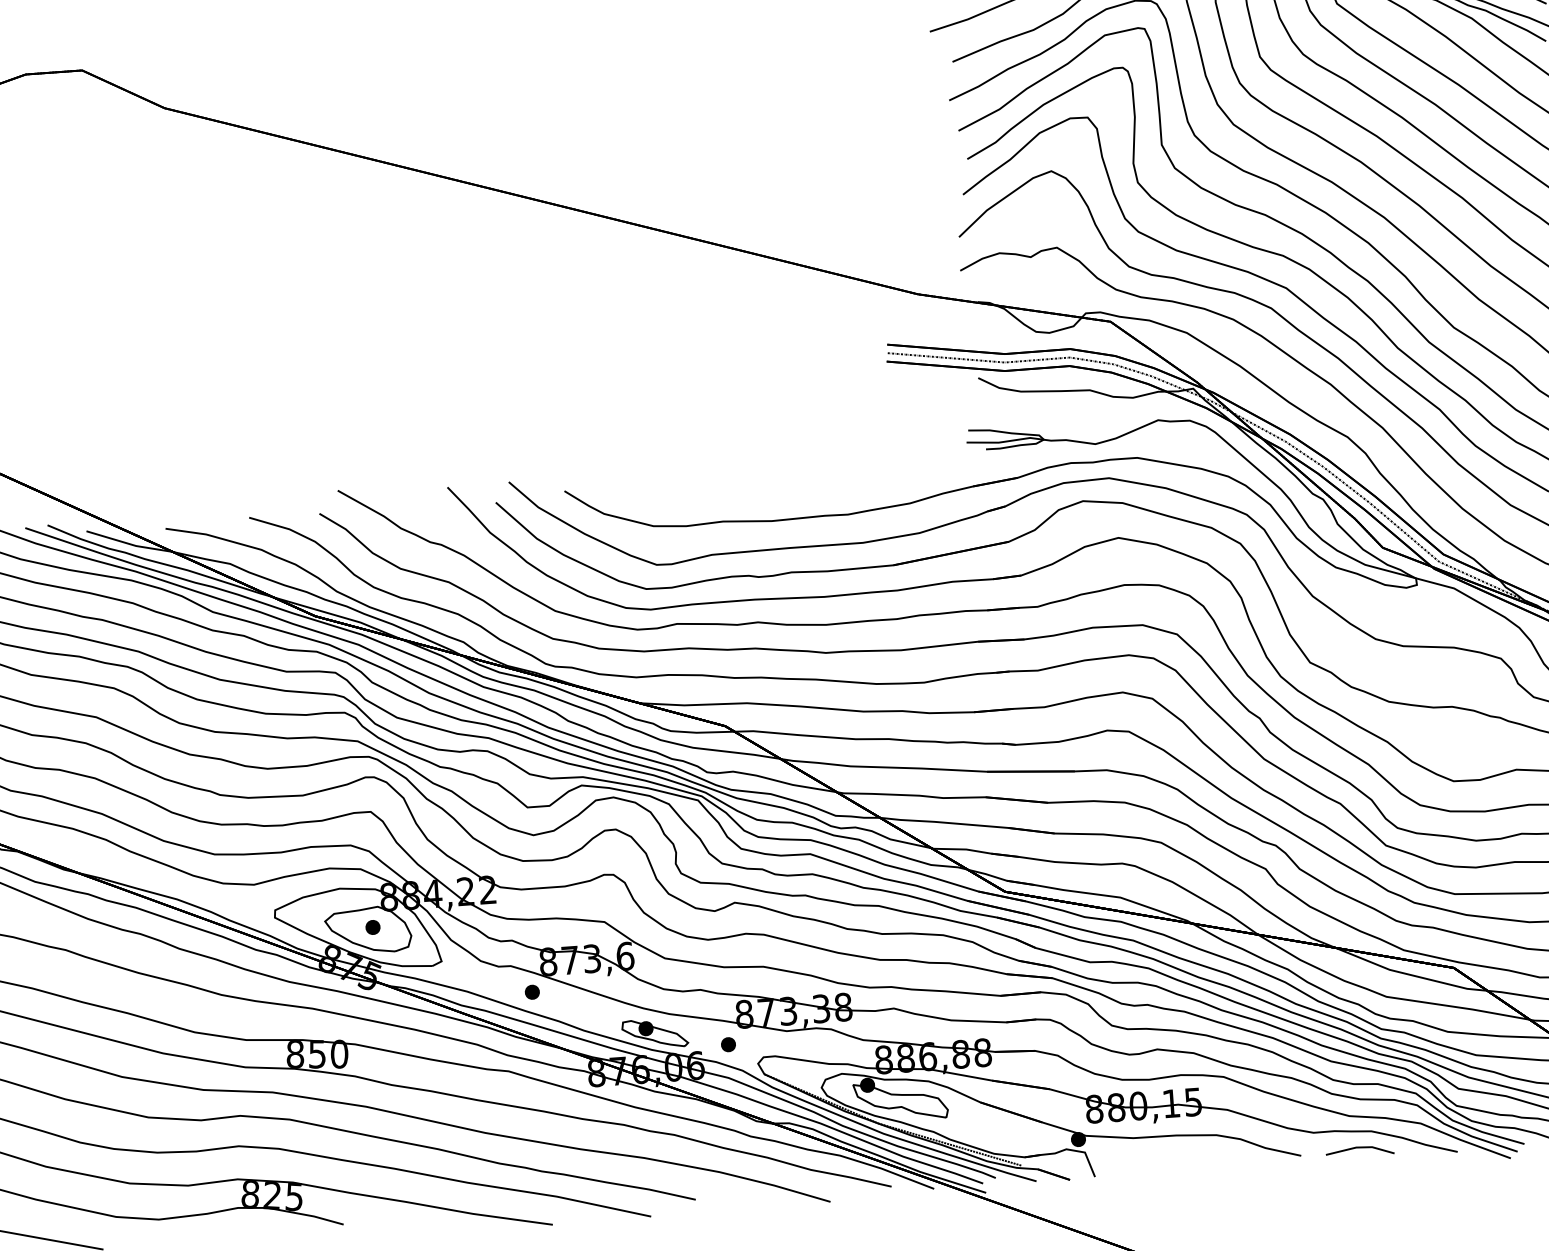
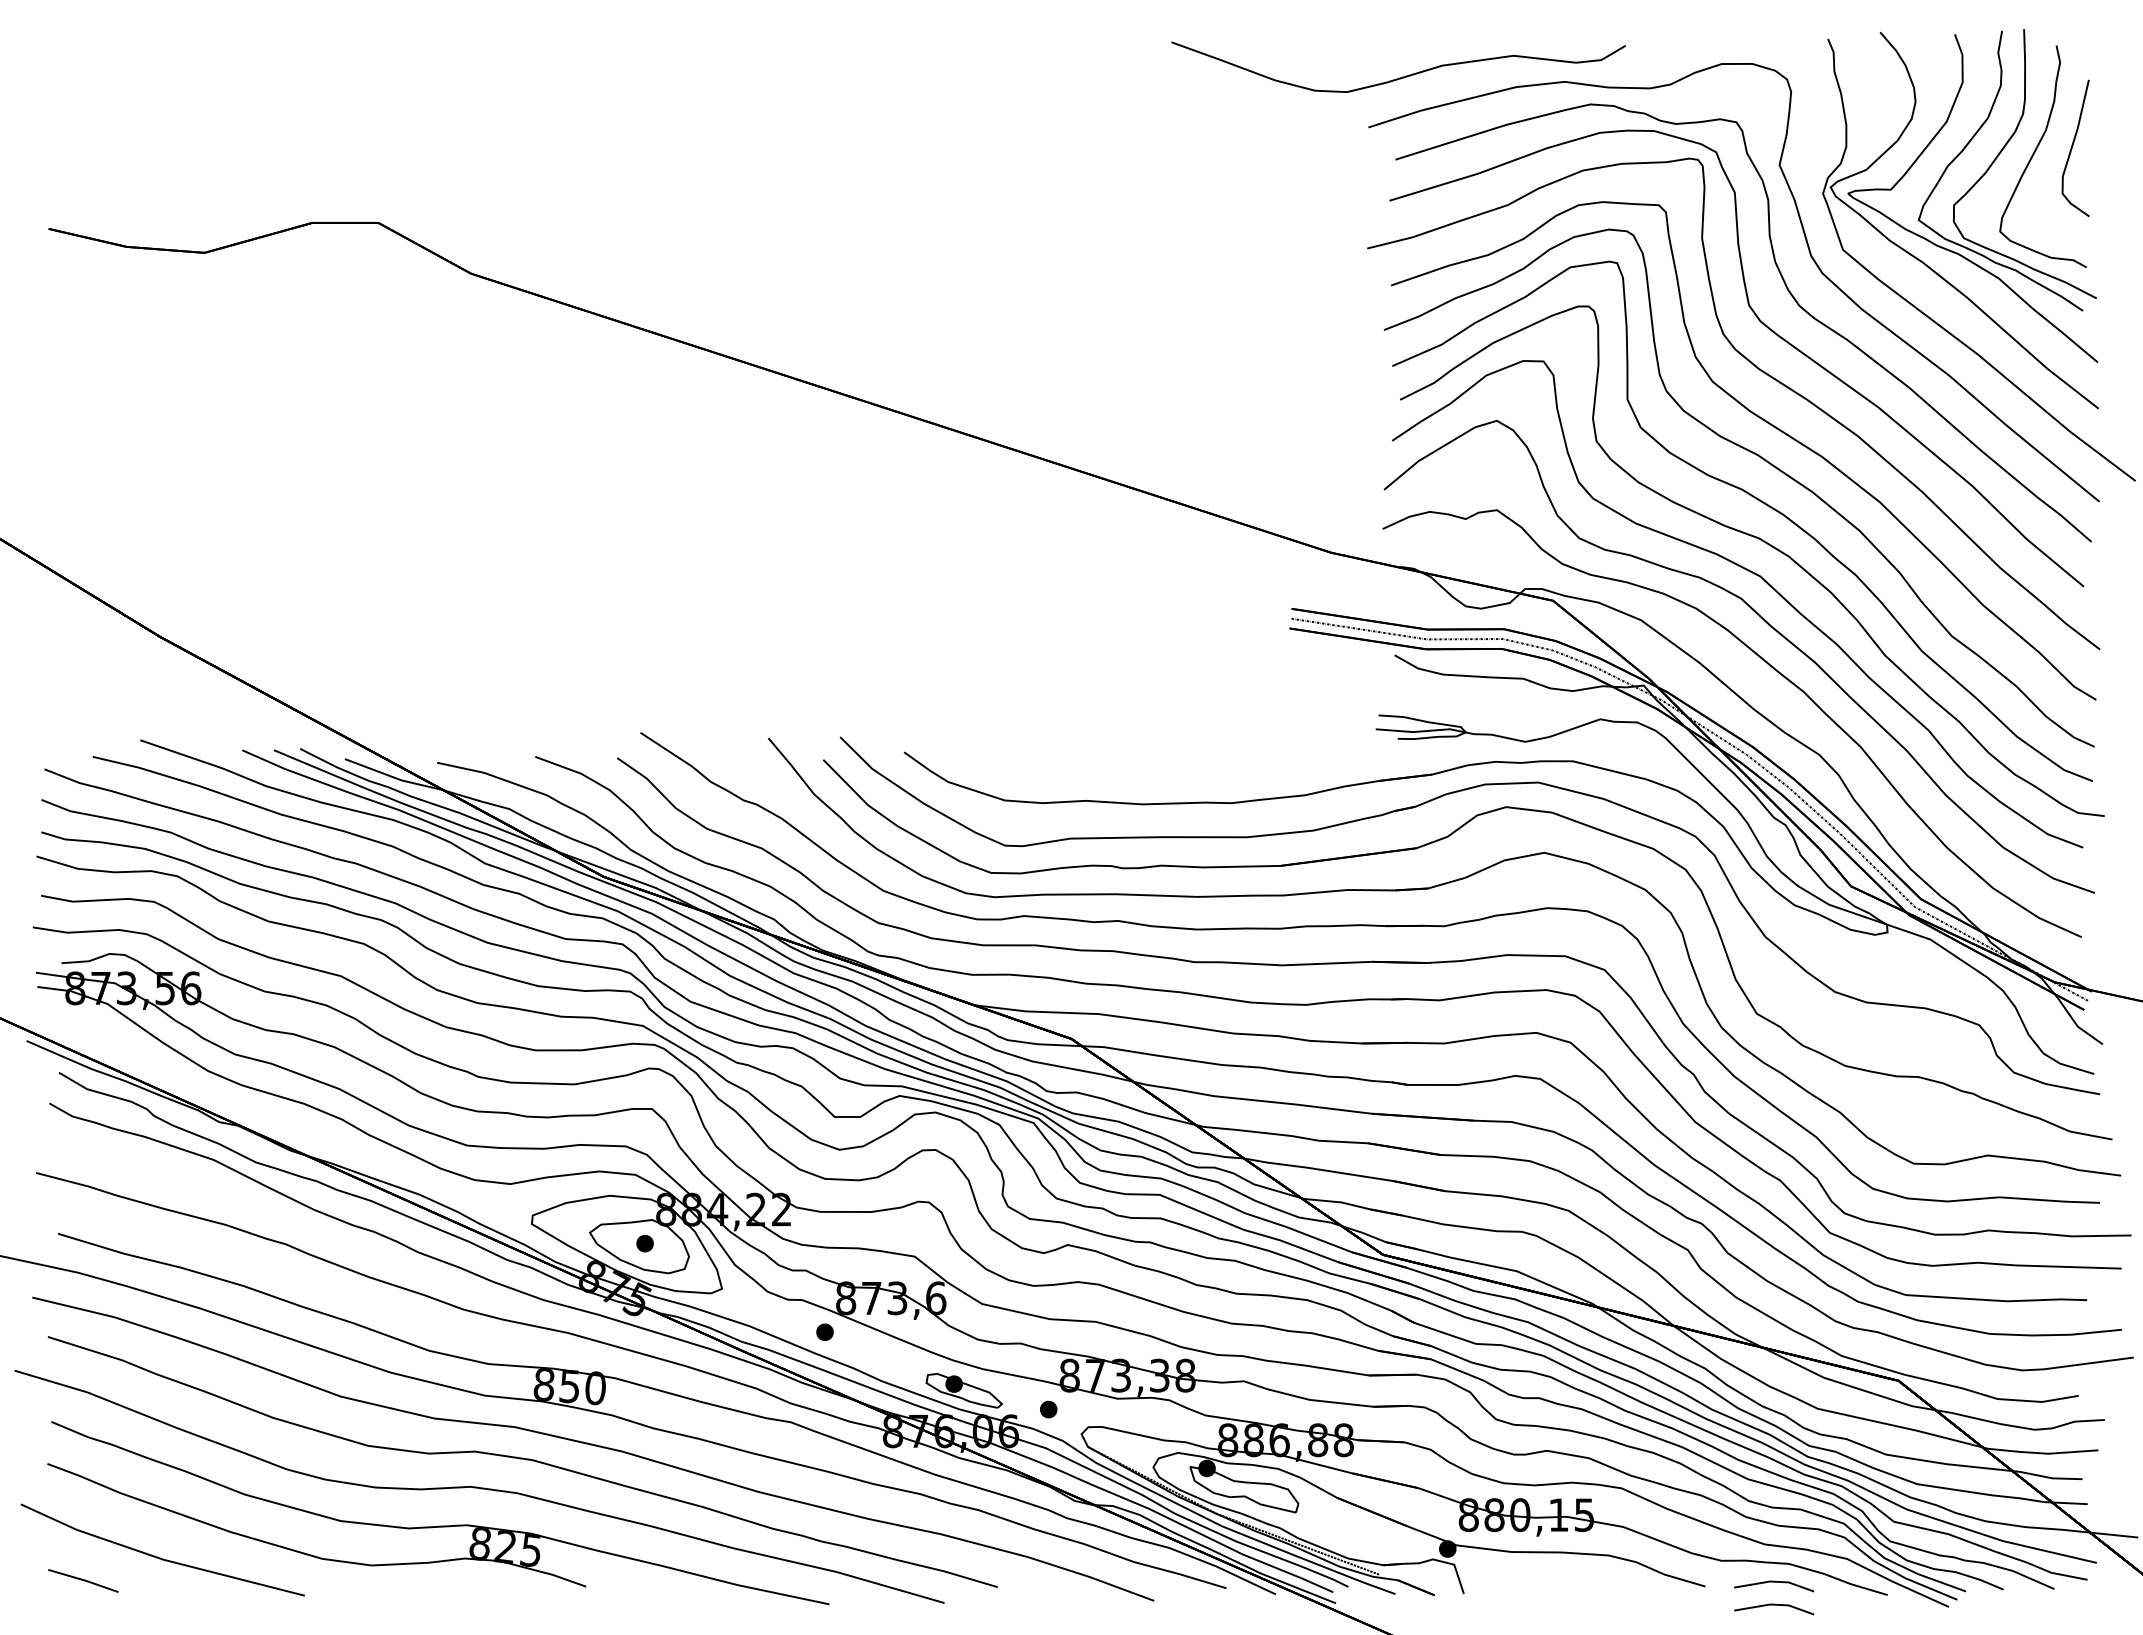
line: (1361, 1167) -> (1774, 1605), added

